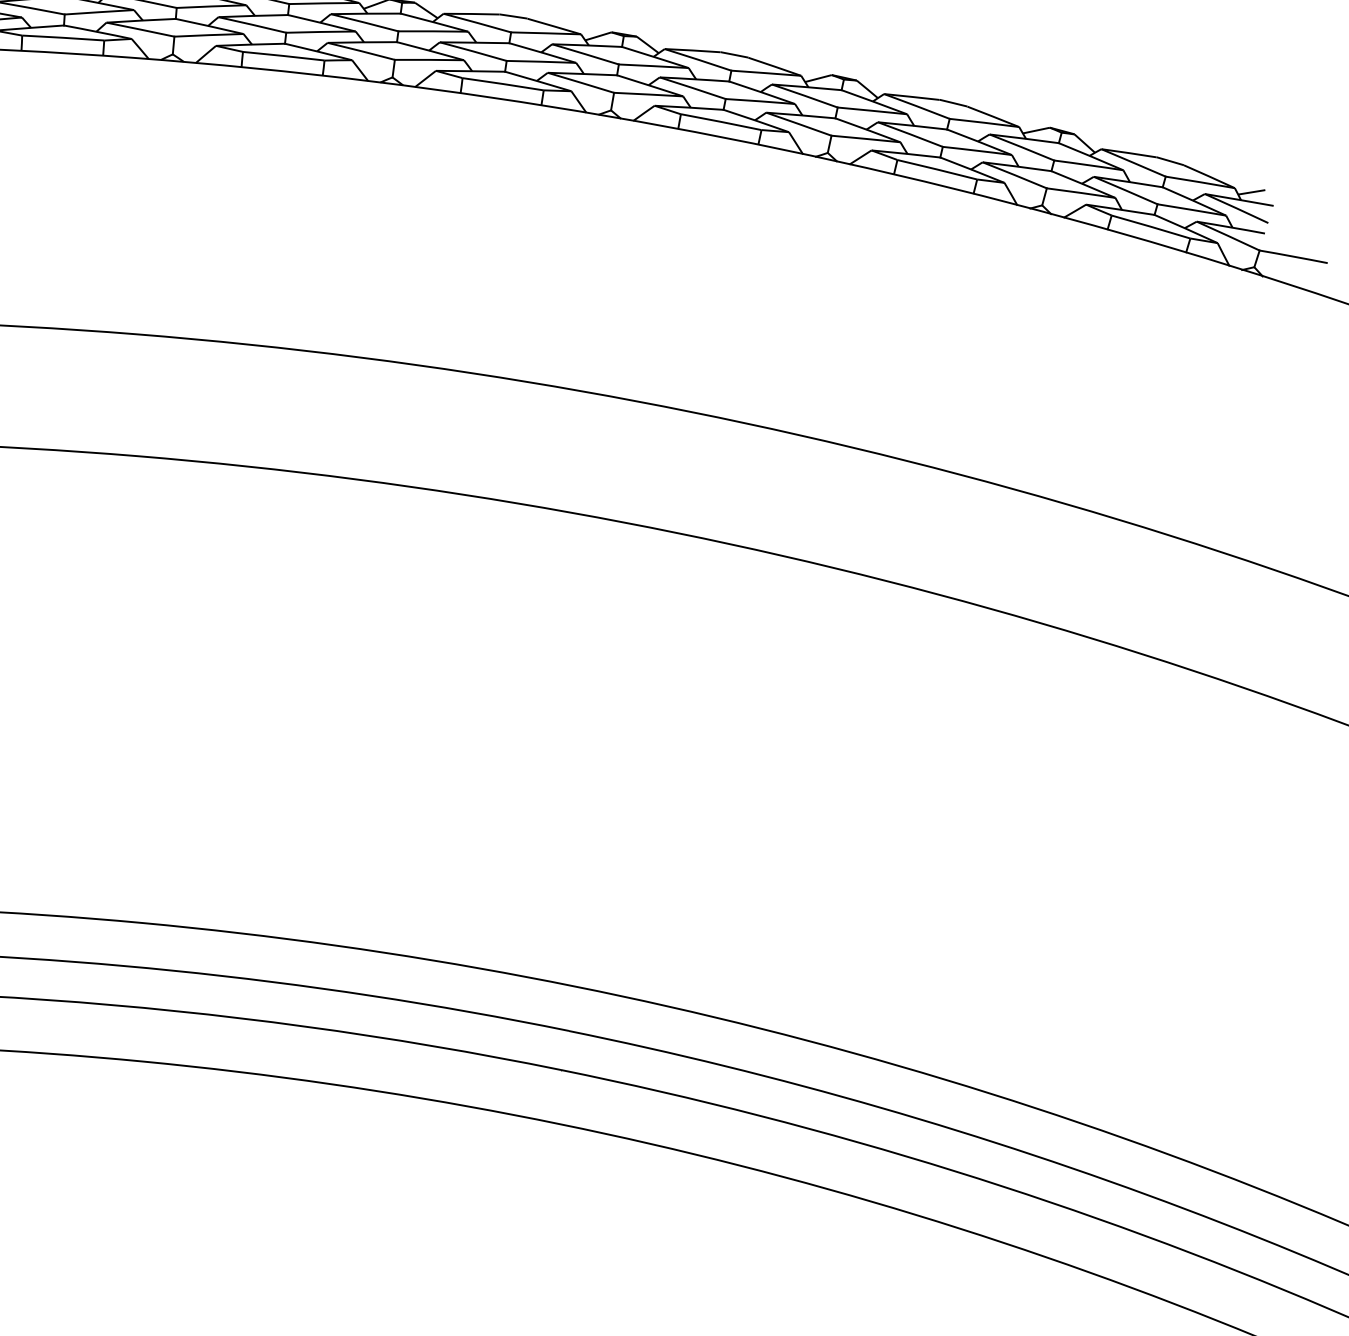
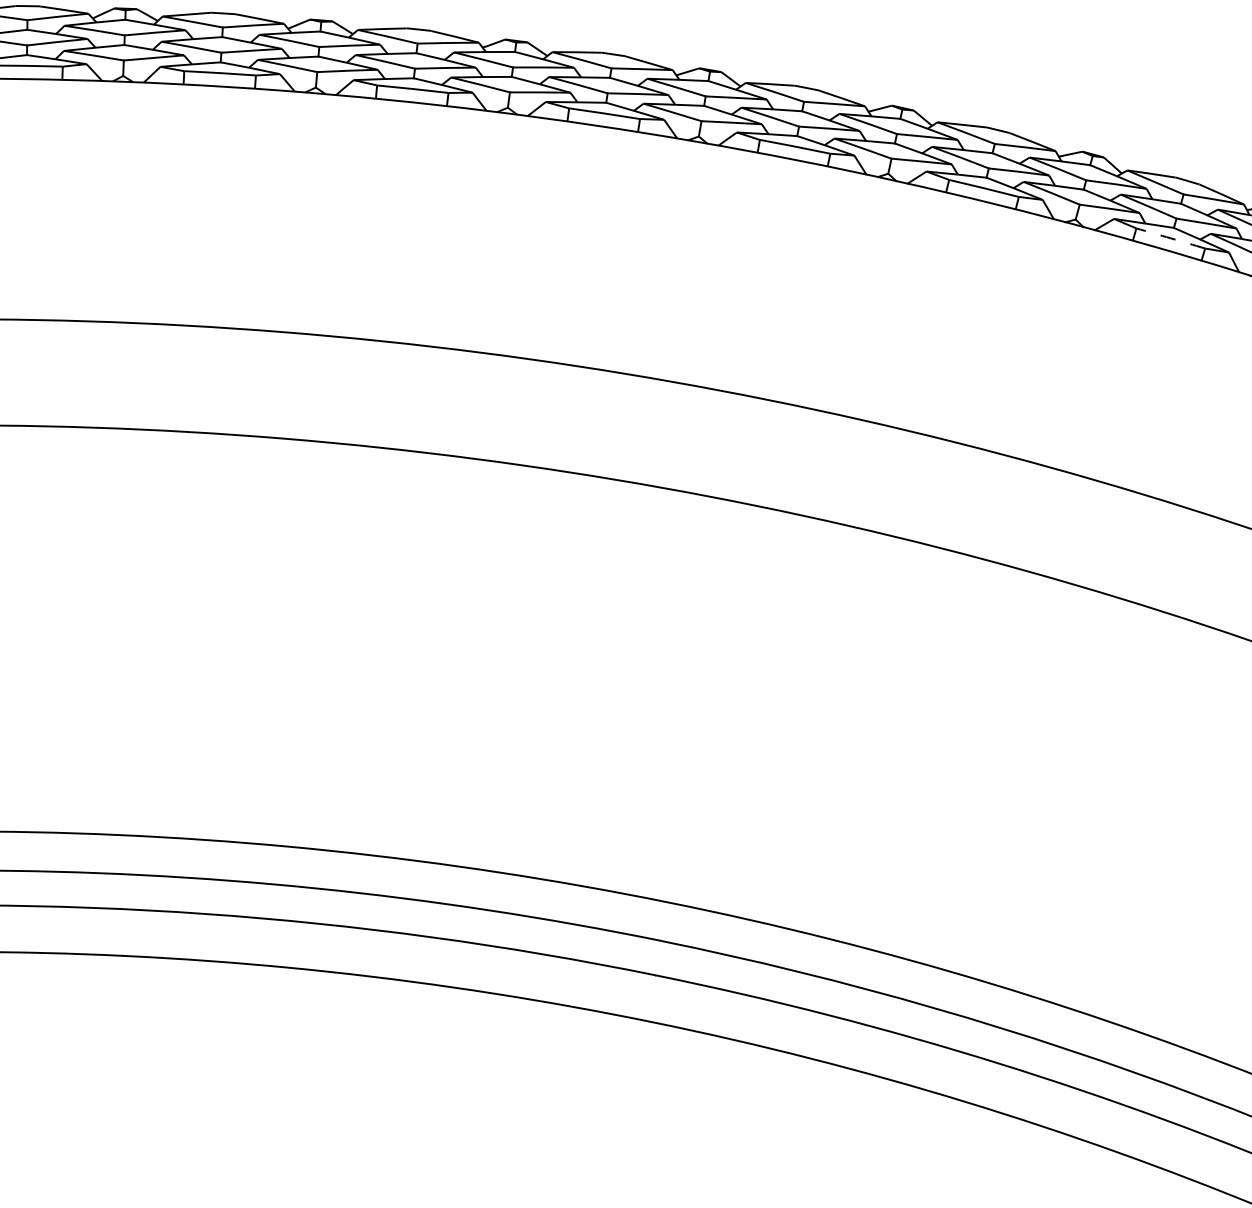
arc: (1150, 227) -> (1170, 238), solid -> dashed

